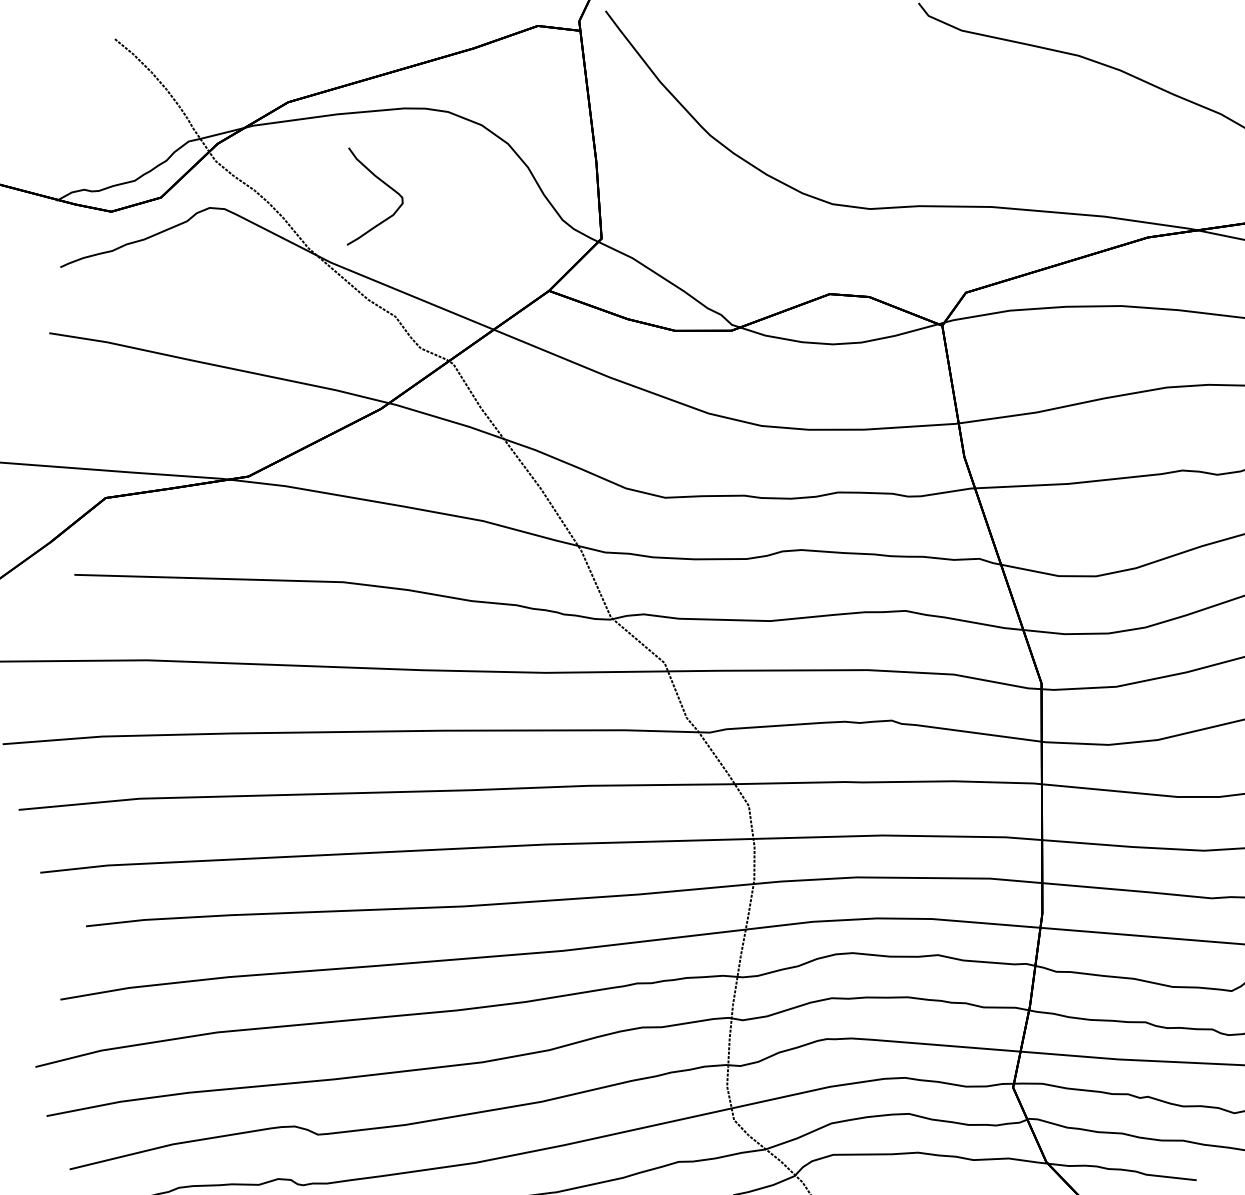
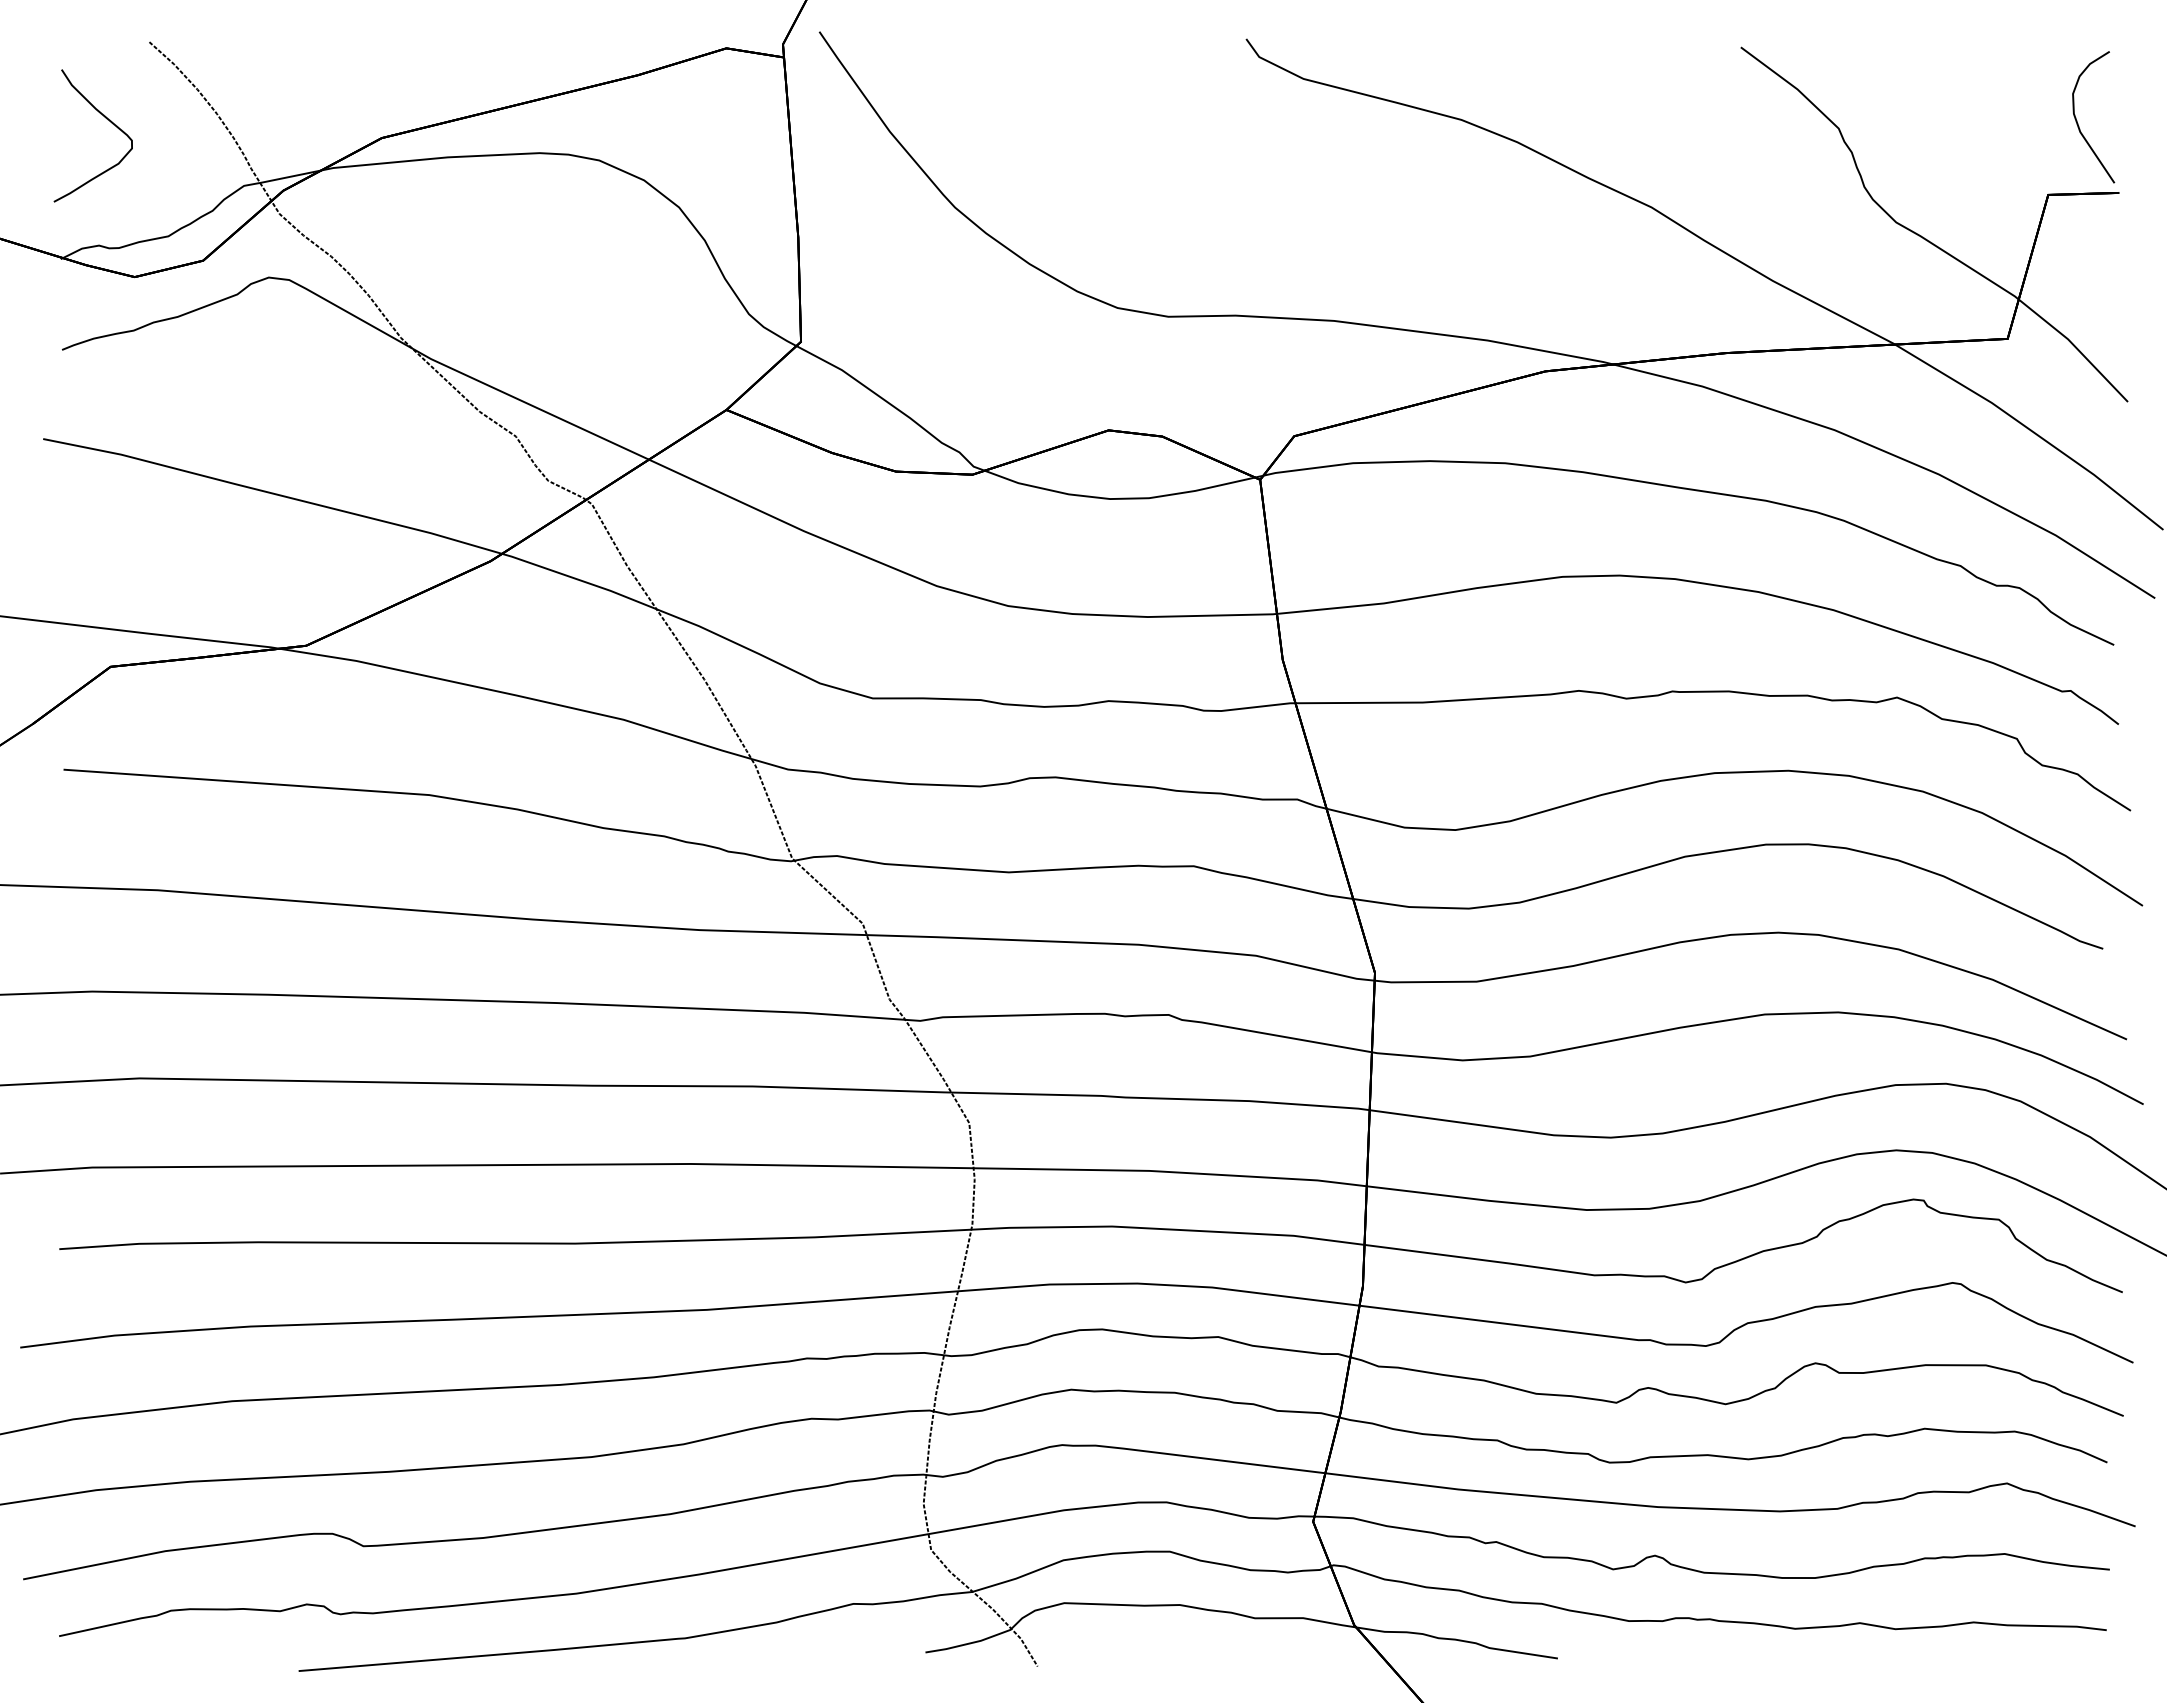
curve: (383, 183) -> (106, 119), moved

